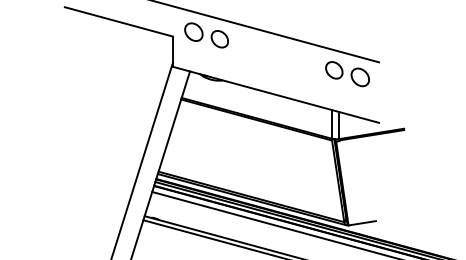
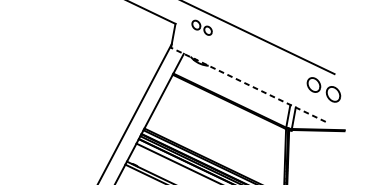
part: (206, 35) -> (202, 27), size x0.6
part: (347, 74) -> (323, 90), moved
line: (276, 94) -> (248, 84), solid -> dashed

